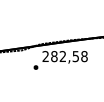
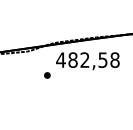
text: (45, 56) -> (60, 60), 282,58 -> 482,58

